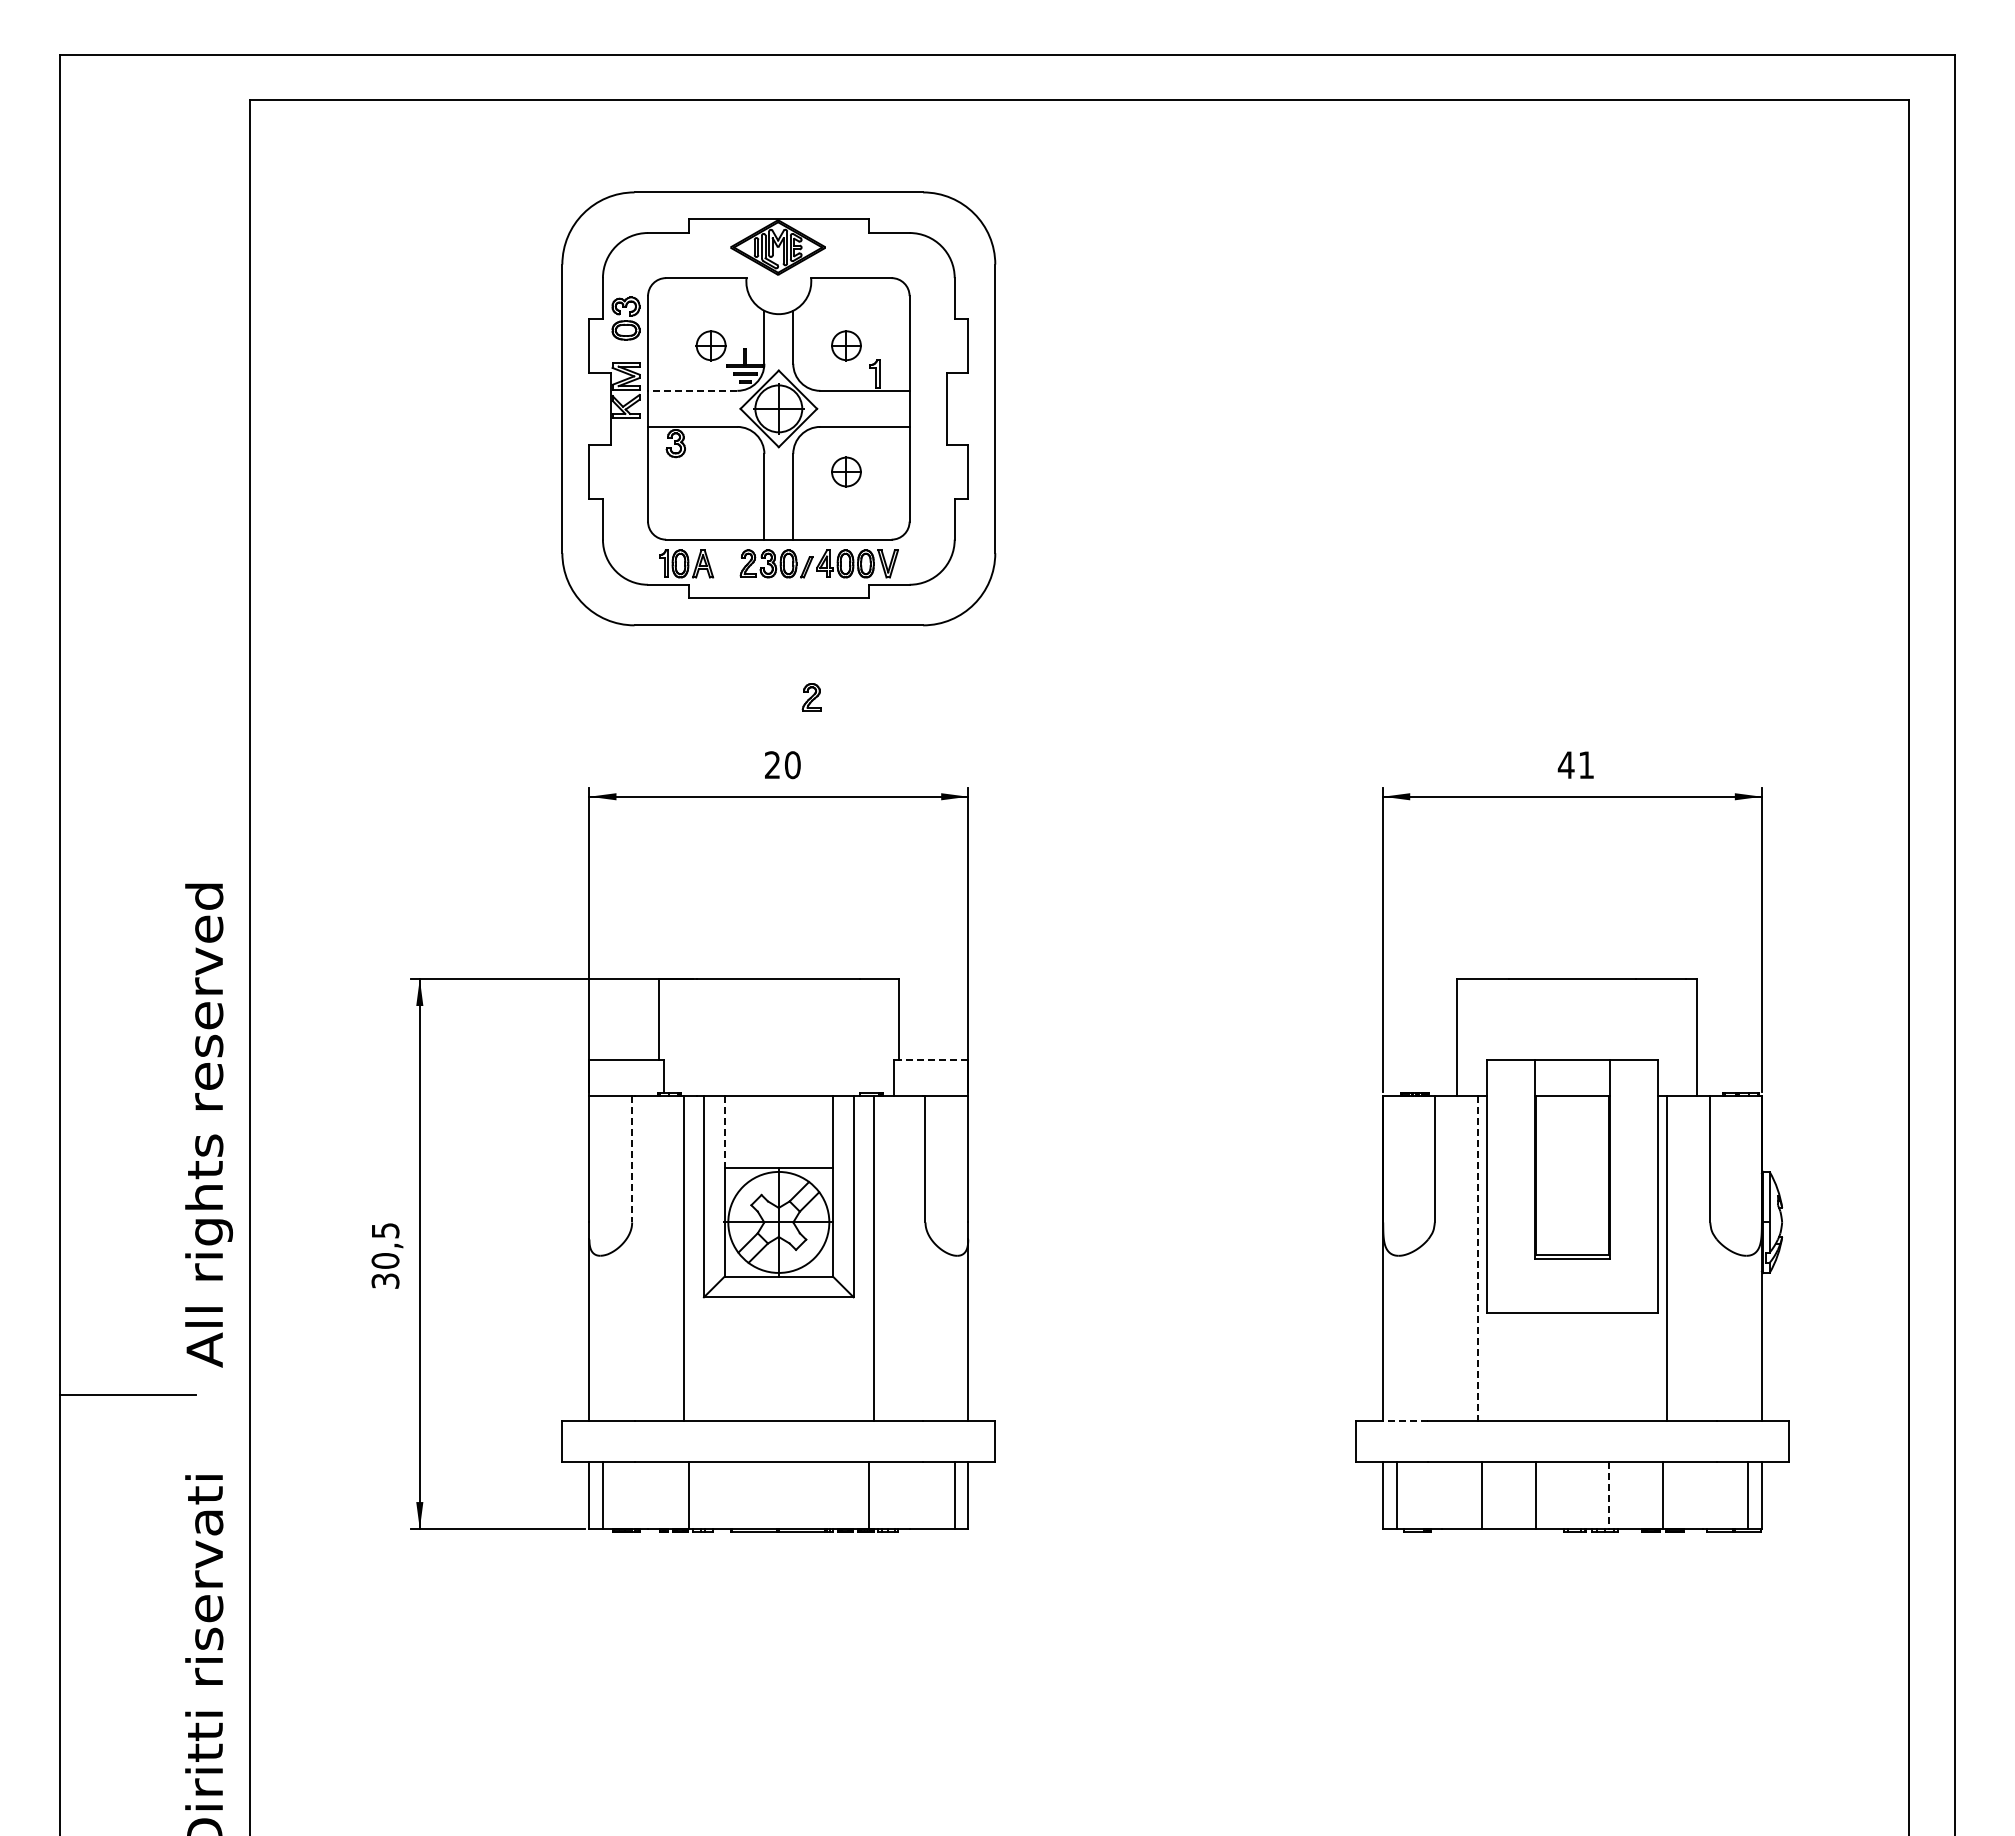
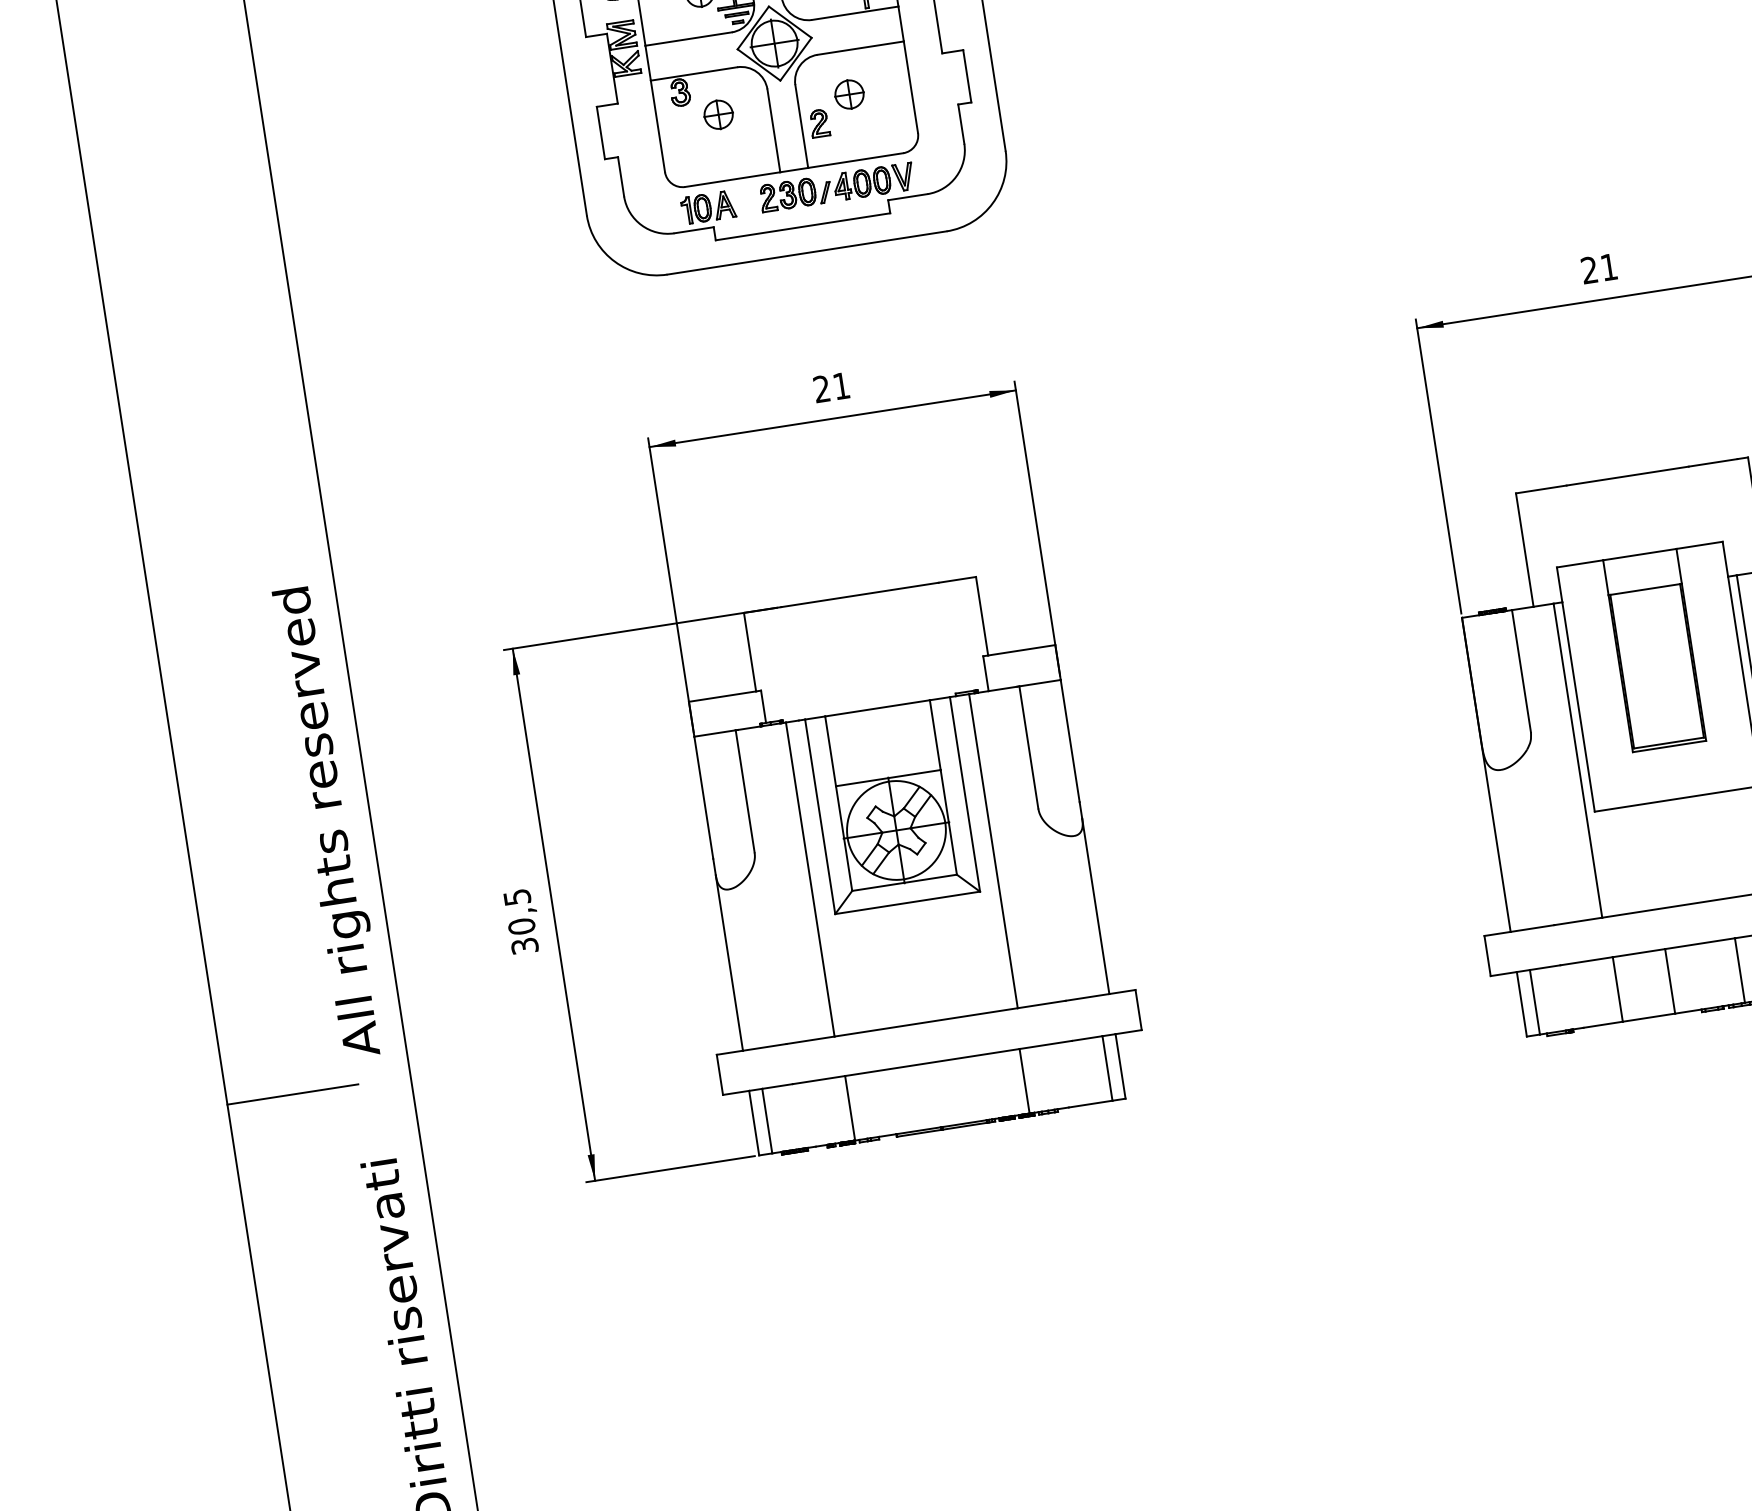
line: (692, 390) -> (688, 38), dashed -> solid
part: (710, 471) -> (717, 114), added
part: (811, 697) -> (819, 123), moved
text: (1565, 764) -> (1588, 269), 41 -> 21
text: (792, 765) -> (841, 386), 20 -> 21
line: (933, 1060) -> (1021, 650), dashed -> solid
line: (724, 1132) -> (830, 751), dashed -> solid
line: (632, 1159) -> (745, 791), dashed -> solid
line: (1477, 1259) -> (1577, 761), dashed -> solid
line: (1405, 1420) -> (1532, 928), dashed -> solid
line: (1608, 1496) -> (1739, 971), dashed -> solid

